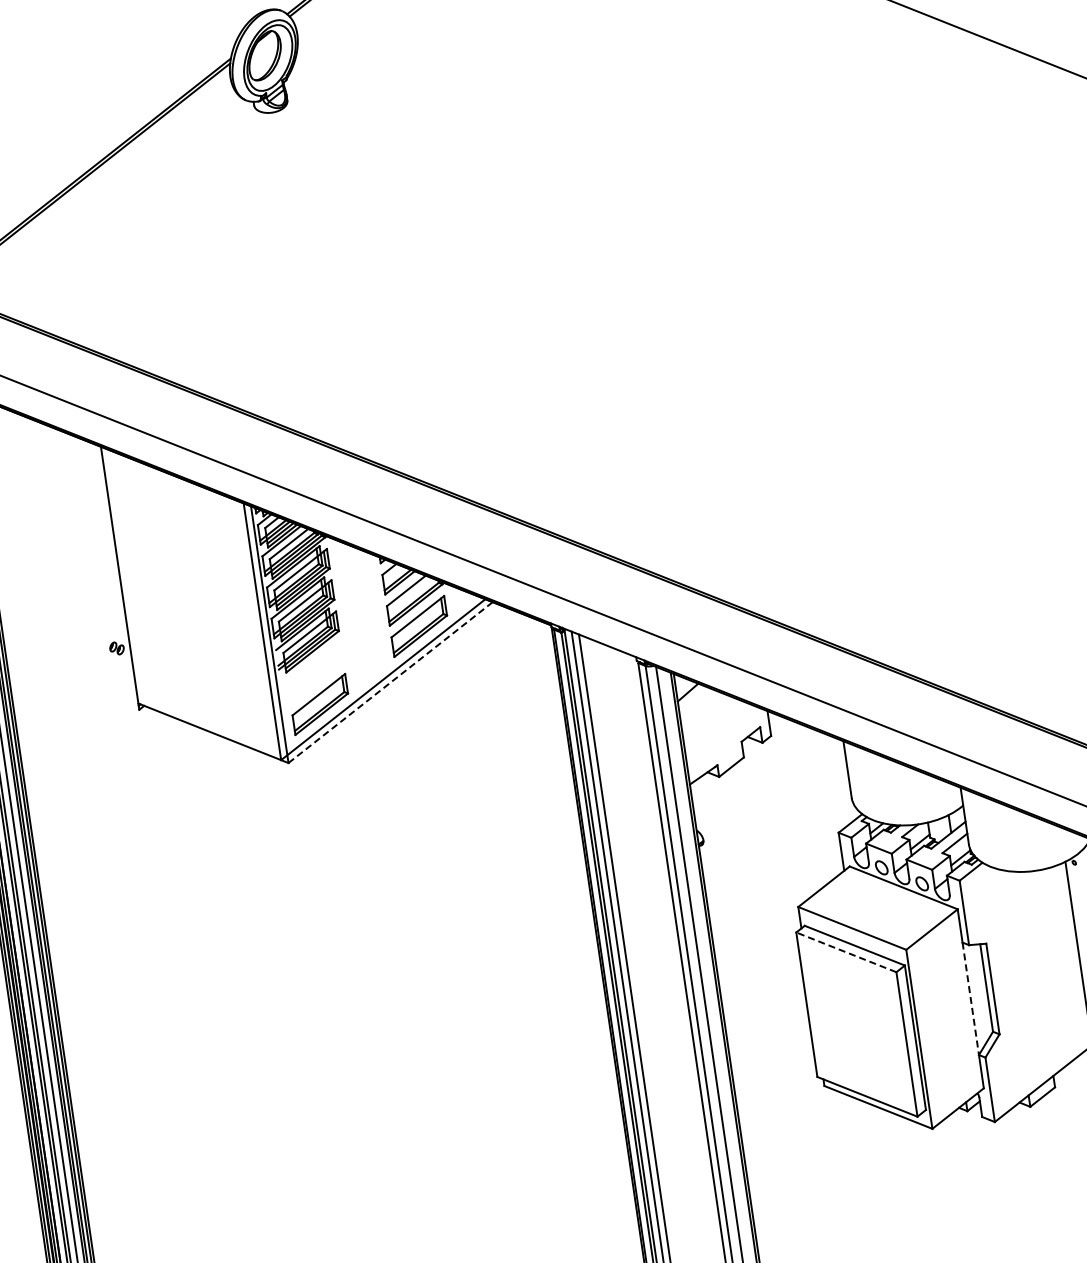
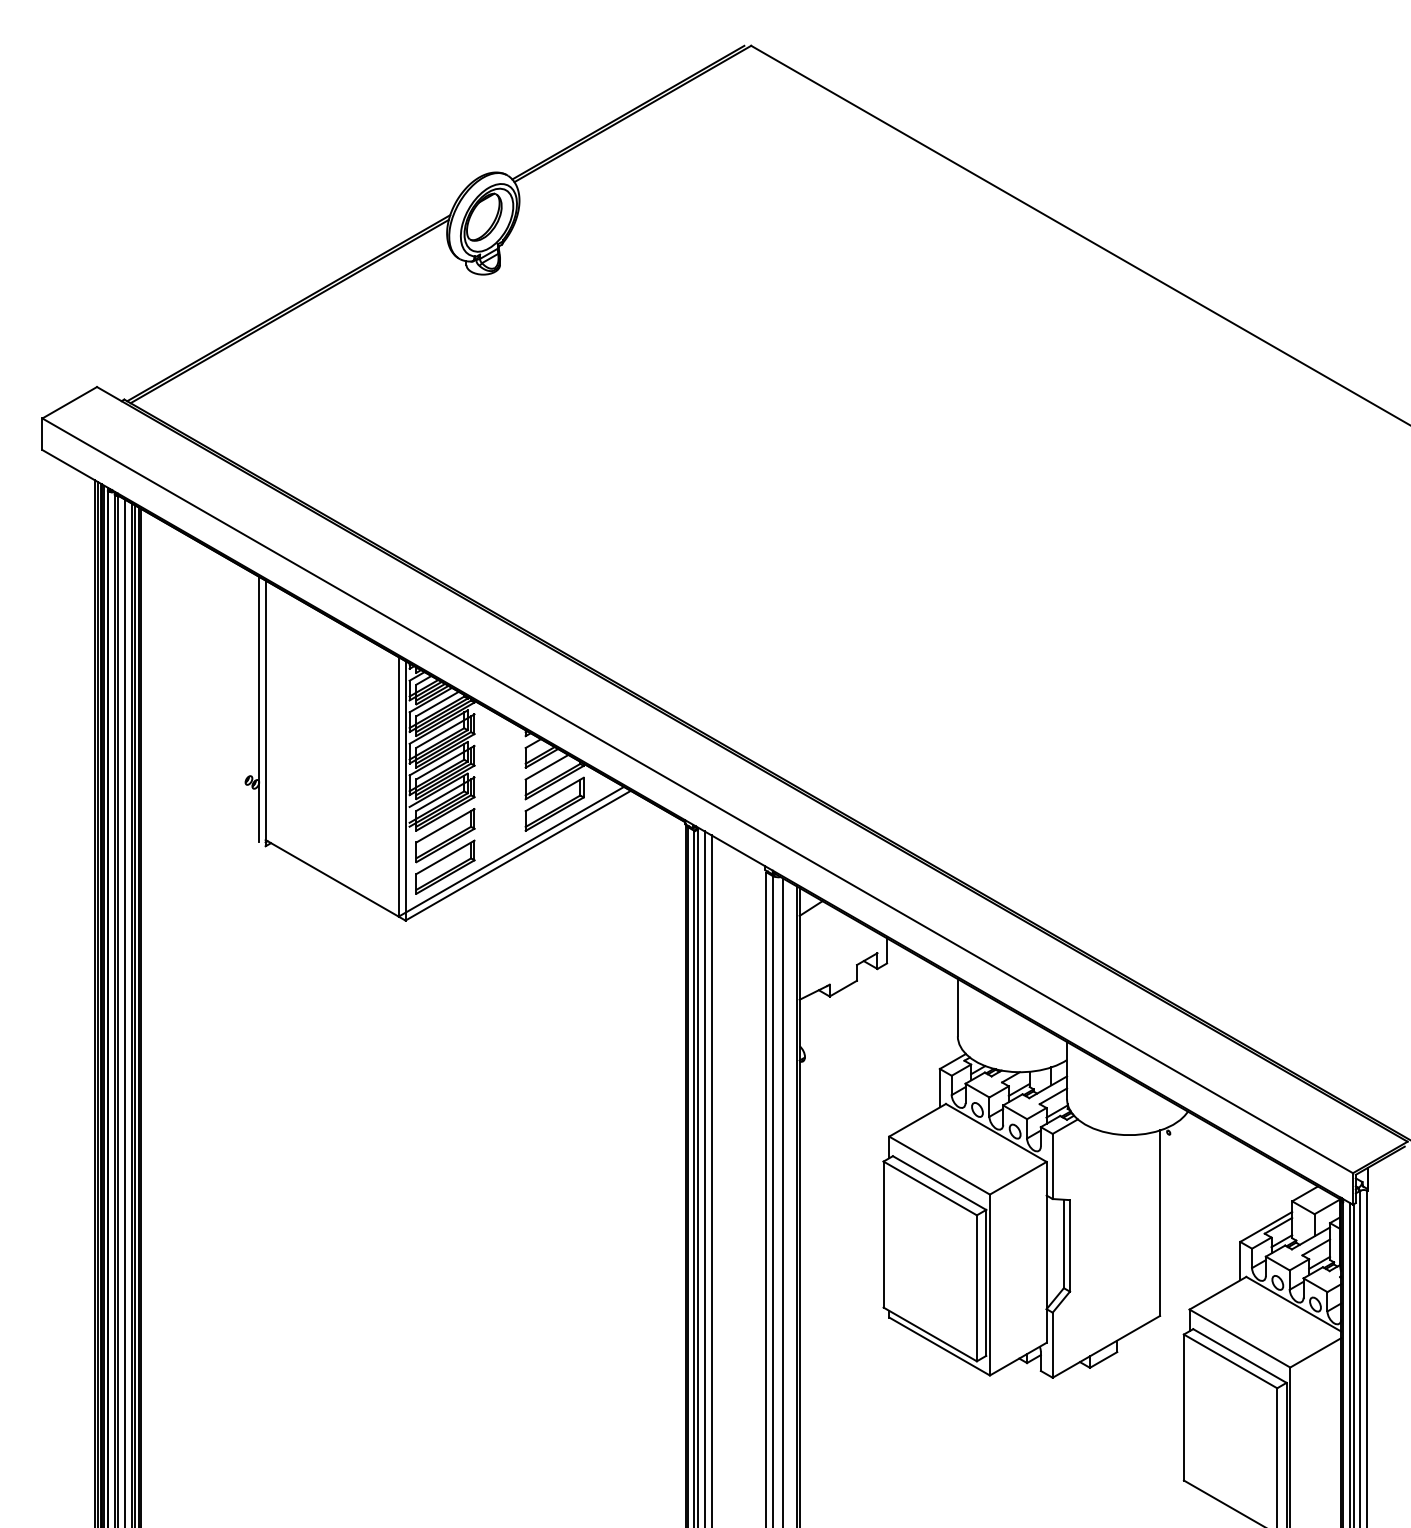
line: (112, 575) -> (258, 709), added
part: (315, 673) -> (445, 835), added
line: (389, 682) -> (517, 855), dashed -> solid
line: (846, 952) -> (930, 1188), dashed -> solid
line: (970, 998) -> (1046, 1252), dashed -> solid

